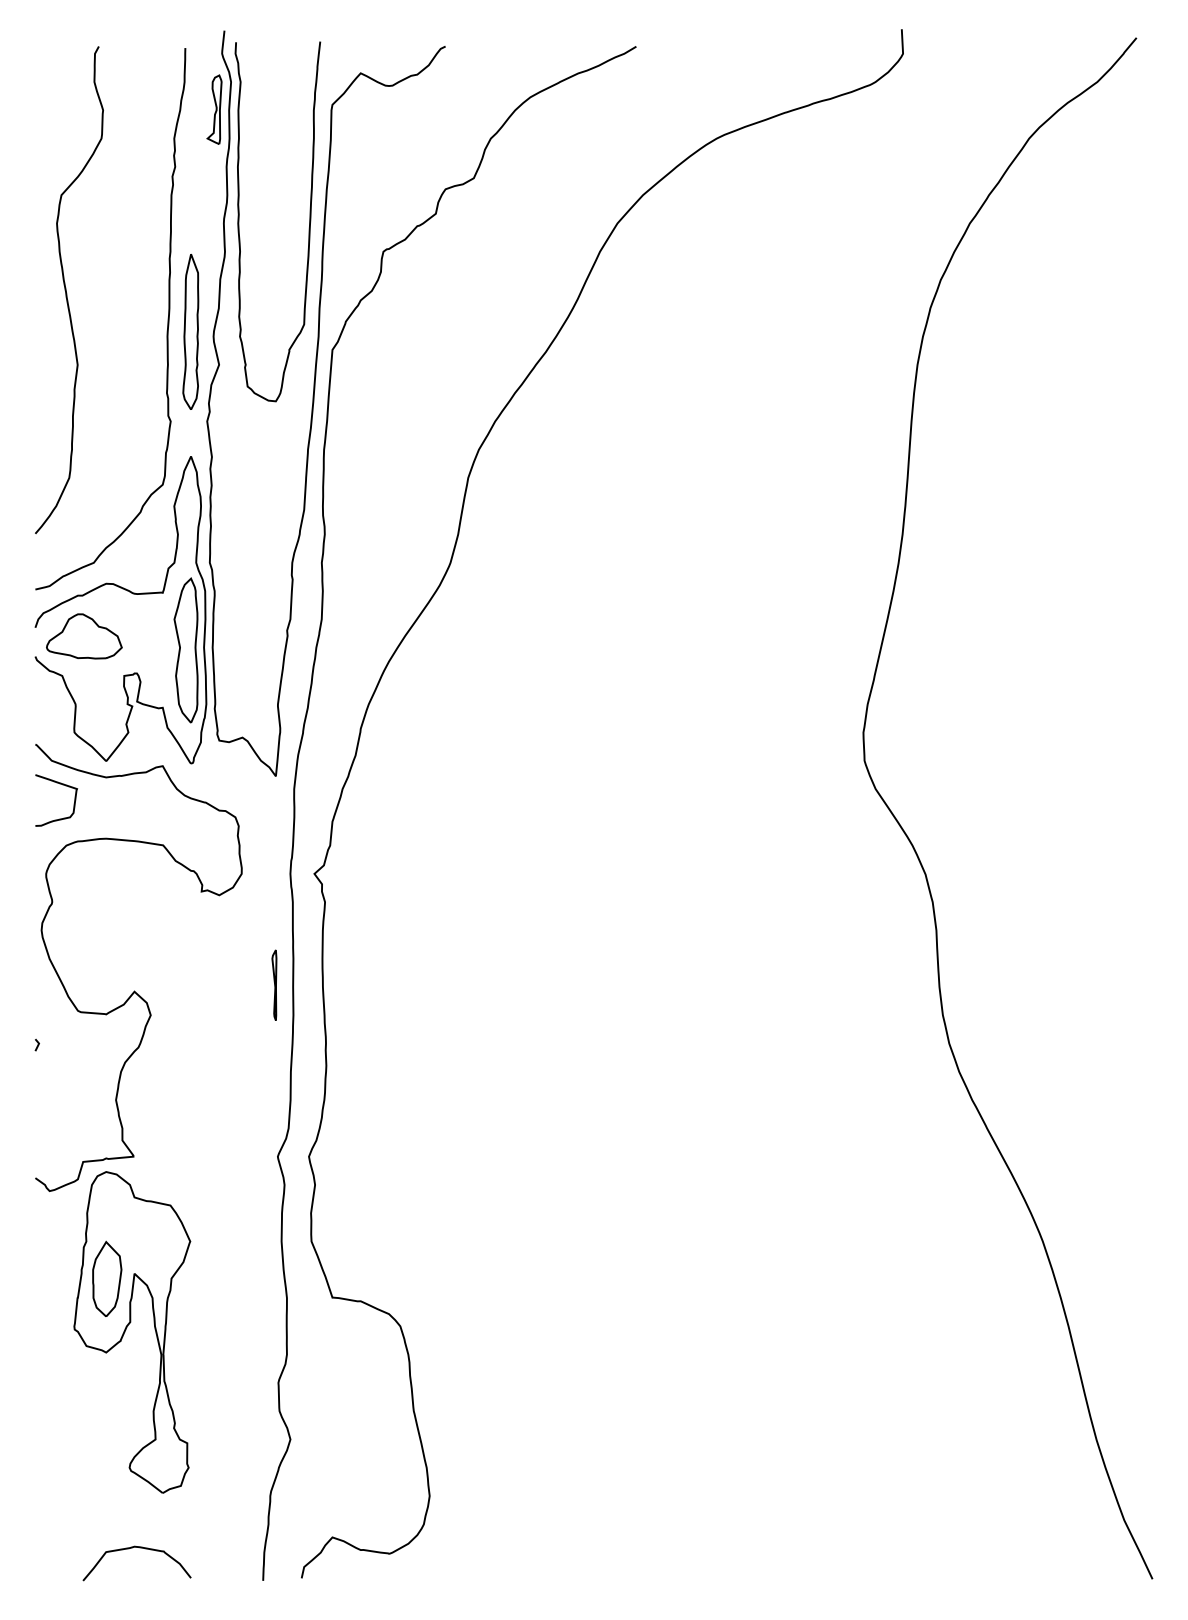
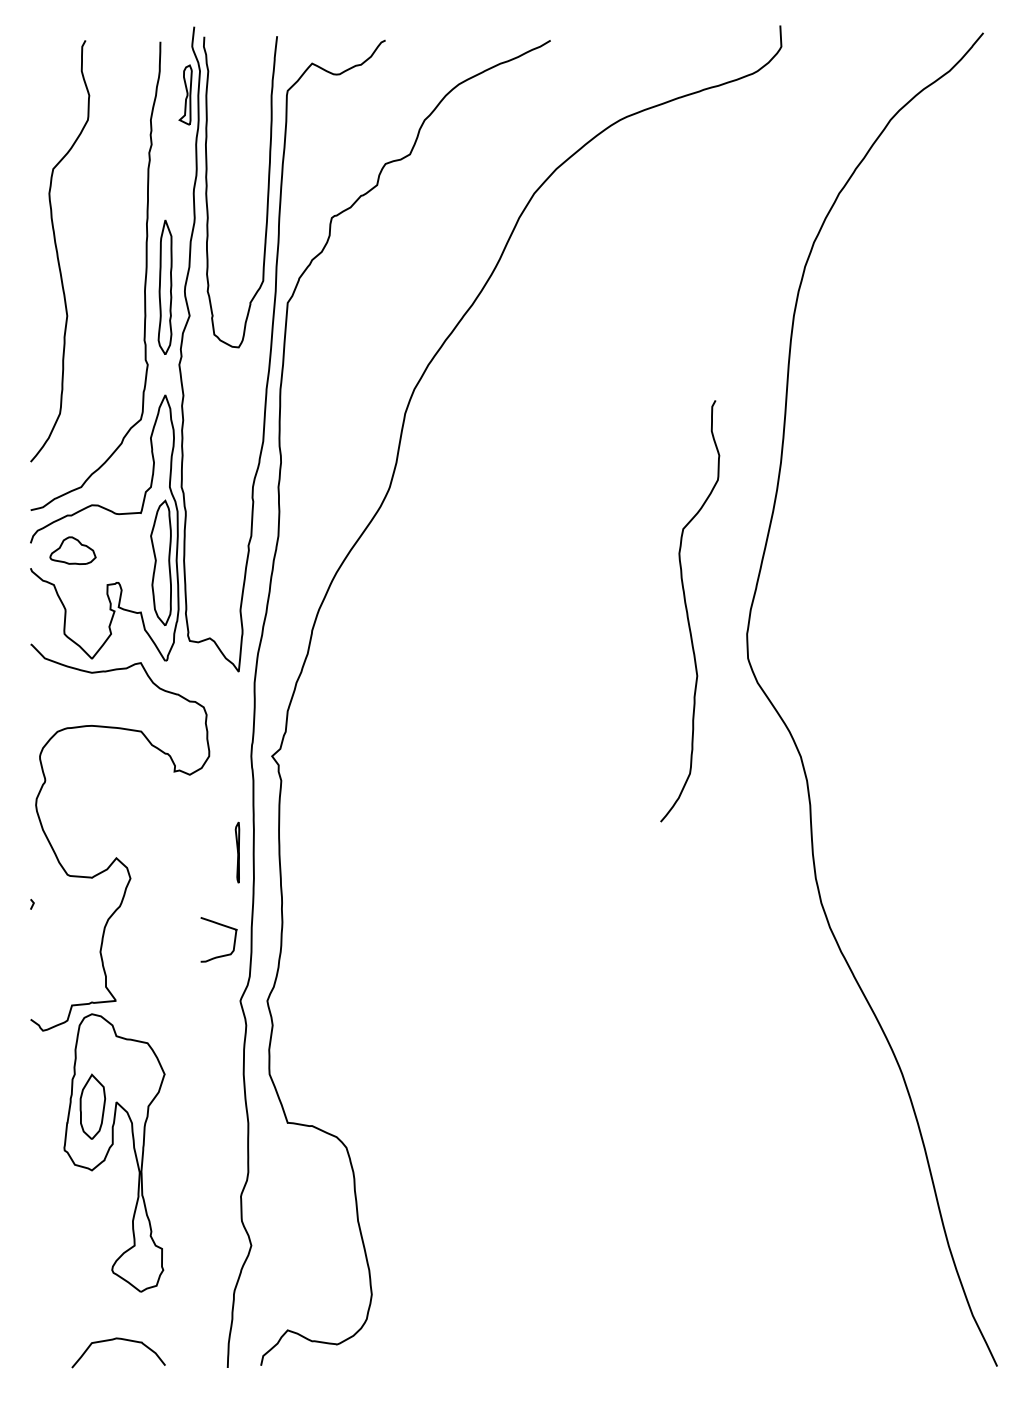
part: (83, 636) -> (72, 550), size x0.7
curve: (795, 707) -> (688, 612), added
curve: (60, 785) -> (222, 926), moved

